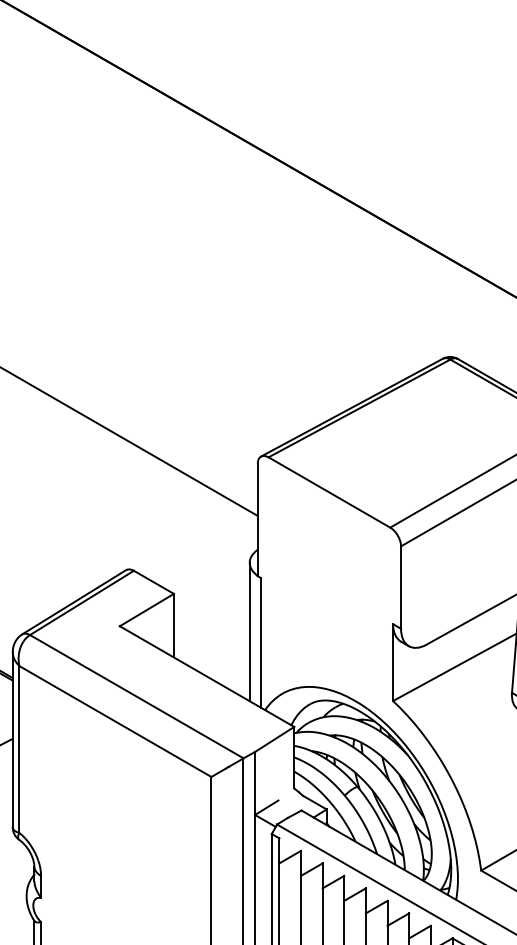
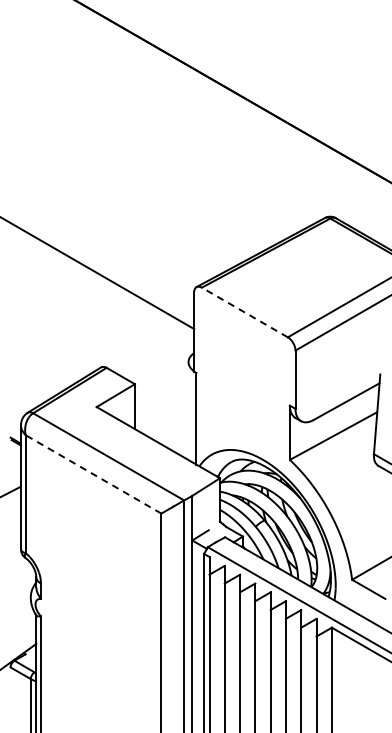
line: (328, 492) -> (244, 312), solid -> dashed
line: (249, 631) -> (188, 410), removed
line: (115, 721) -> (93, 474), solid -> dashed

